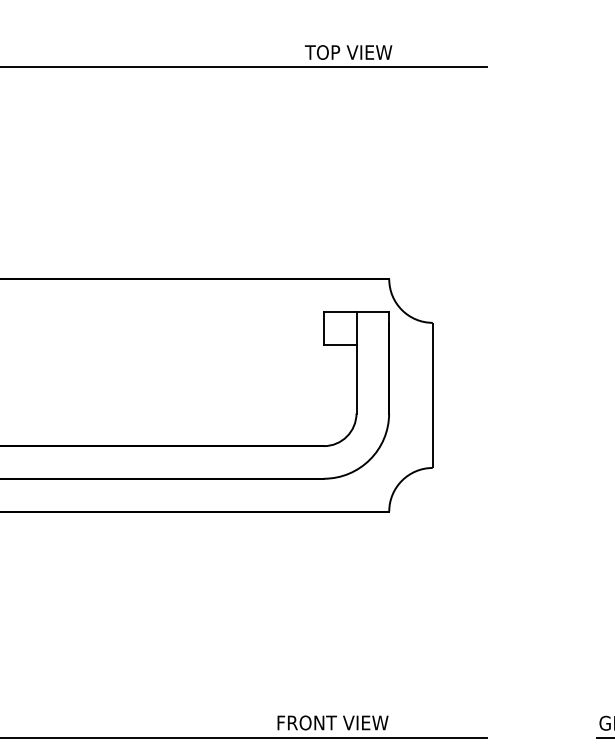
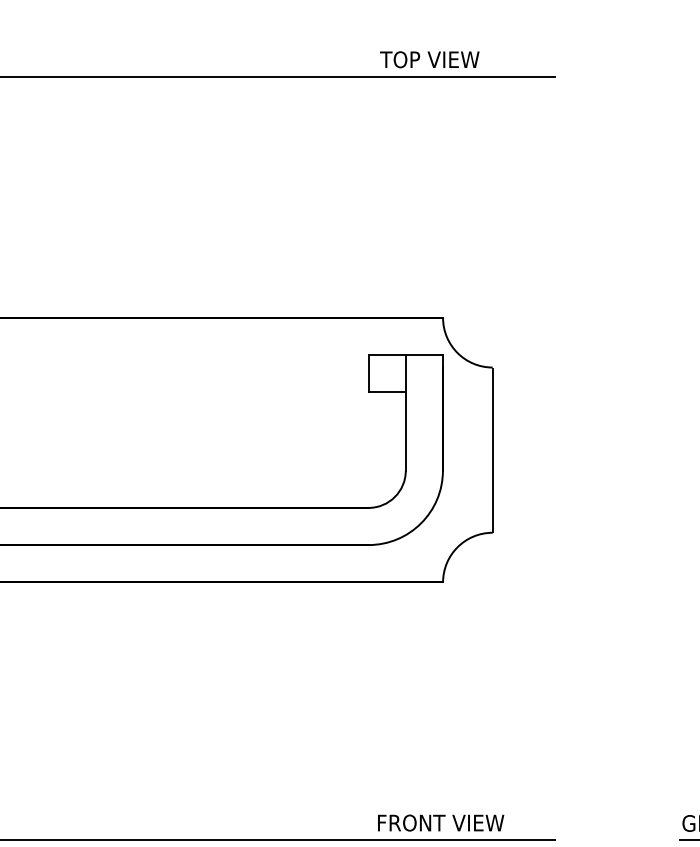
text: (348, 52) -> (429, 59), moved
text: (333, 722) -> (441, 822), moved

